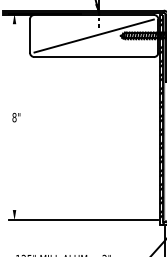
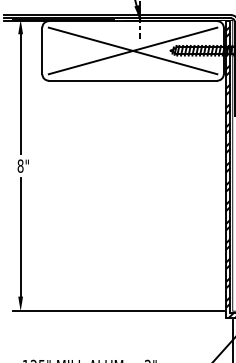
line: (93, 35) -> (132, 50), added
line: (14, 66) -> (20, 93), added
line: (14, 168) -> (20, 237), added

